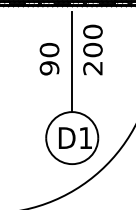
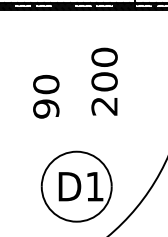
text: (92, 49) -> (103, 81), moved
text: (49, 59) -> (46, 97), moved
line: (72, 62) -> (77, 85), removed

